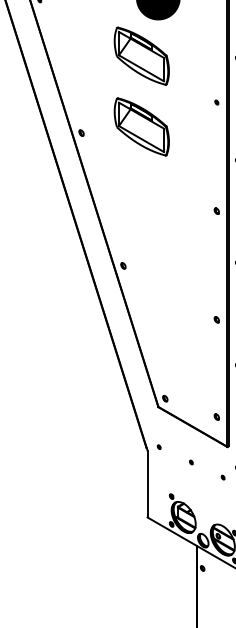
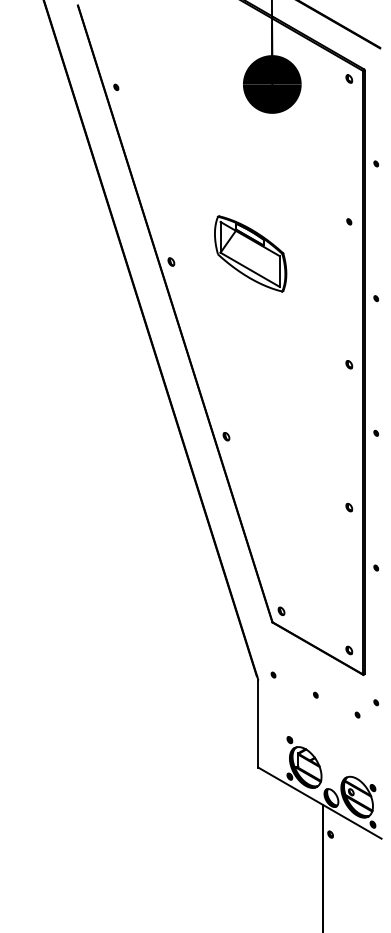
part: (141, 55) -> (250, 160), removed
part: (217, 417) -> (349, 650), moved

